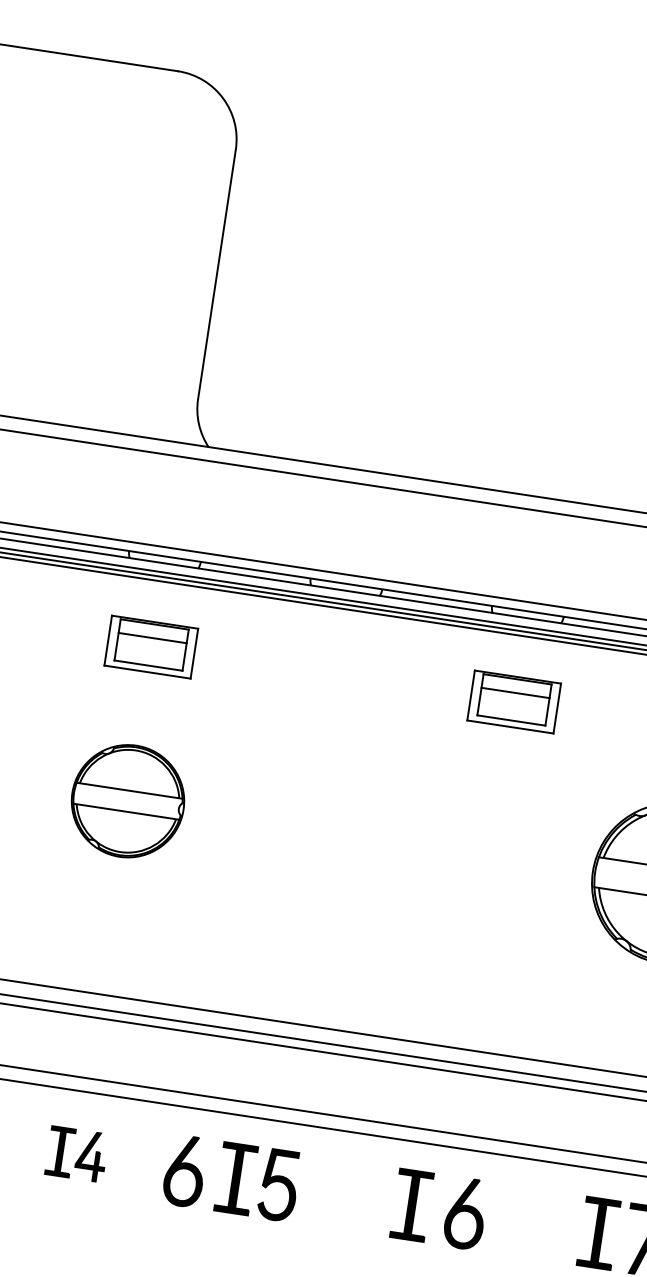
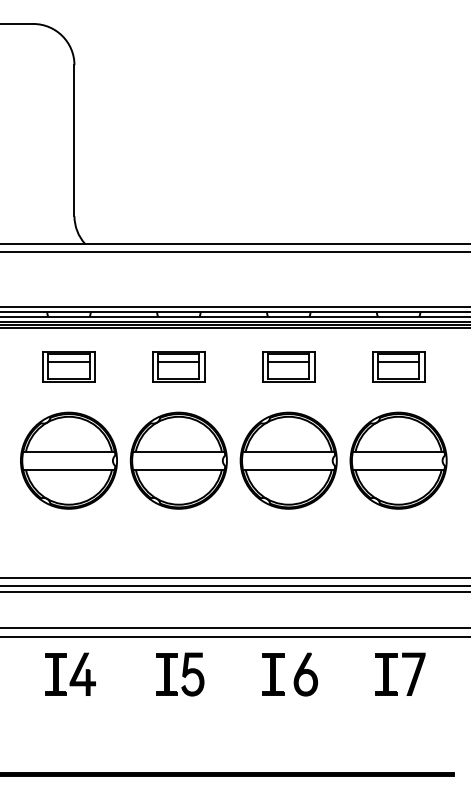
part: (332, 673) -> (178, 366), added
part: (127, 800) -> (68, 460), size x1.43
part: (308, 828) -> (178, 460), added
part: (490, 855) -> (288, 460), added
part: (77, 1153) -> (70, 673), size x1.43
part: (184, 1170) -> (135, 674), removed

